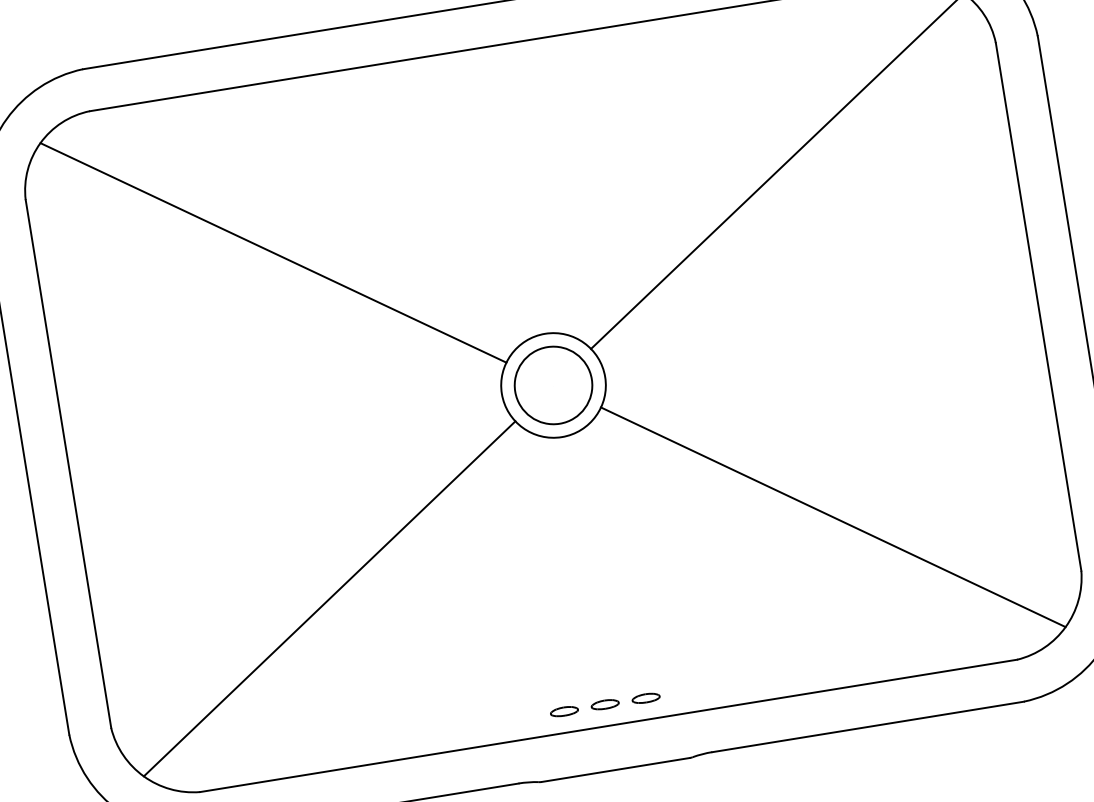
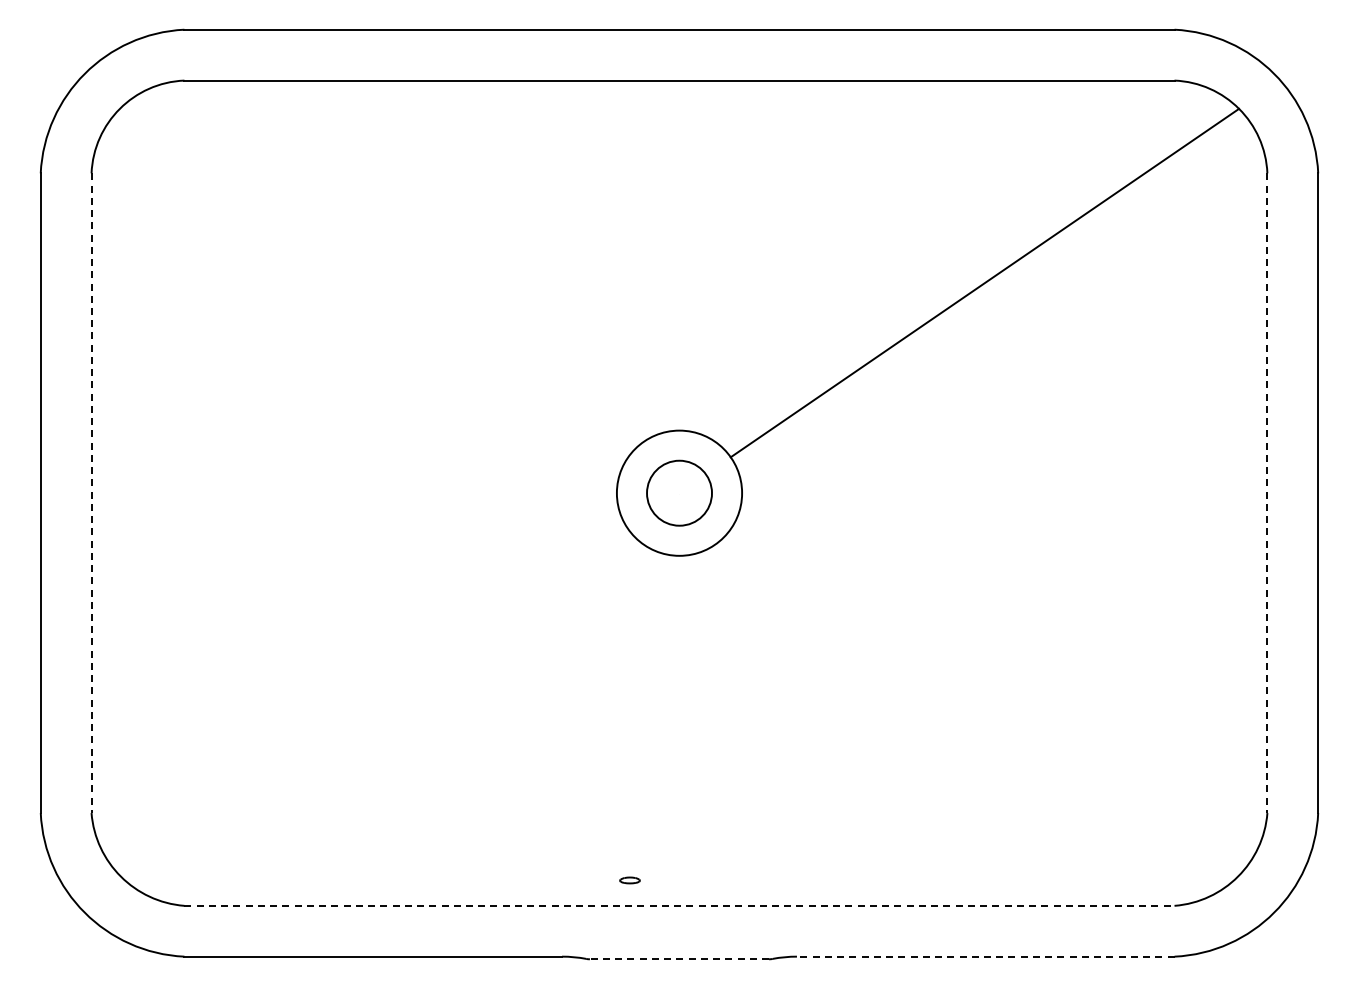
line: (272, 252) -> (373, 282), removed
line: (1038, 307) -> (1267, 493), solid -> dashed
circle: (553, 384) -> (679, 492), size x0.7
line: (68, 464) -> (91, 493), solid -> dashed
line: (833, 517) -> (984, 702), removed
line: (329, 599) -> (373, 702), removed
part: (645, 698) -> (728, 880), removed
part: (605, 704) -> (679, 879), removed
part: (564, 711) -> (629, 880), size x0.6
line: (609, 725) -> (680, 905), solid -> dashed
line: (867, 726) -> (985, 956), solid -> dashed
line: (615, 770) -> (679, 959), solid -> dashed

